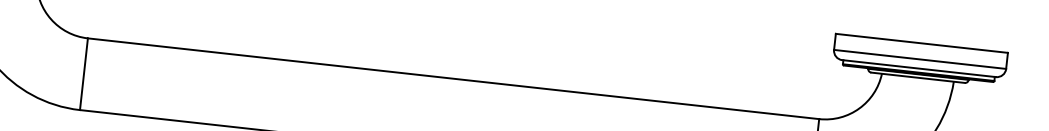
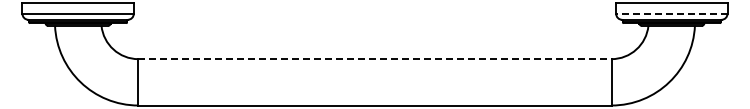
line: (919, 58) -> (671, 13), solid -> dashed
line: (452, 79) -> (374, 59), solid -> dashed

